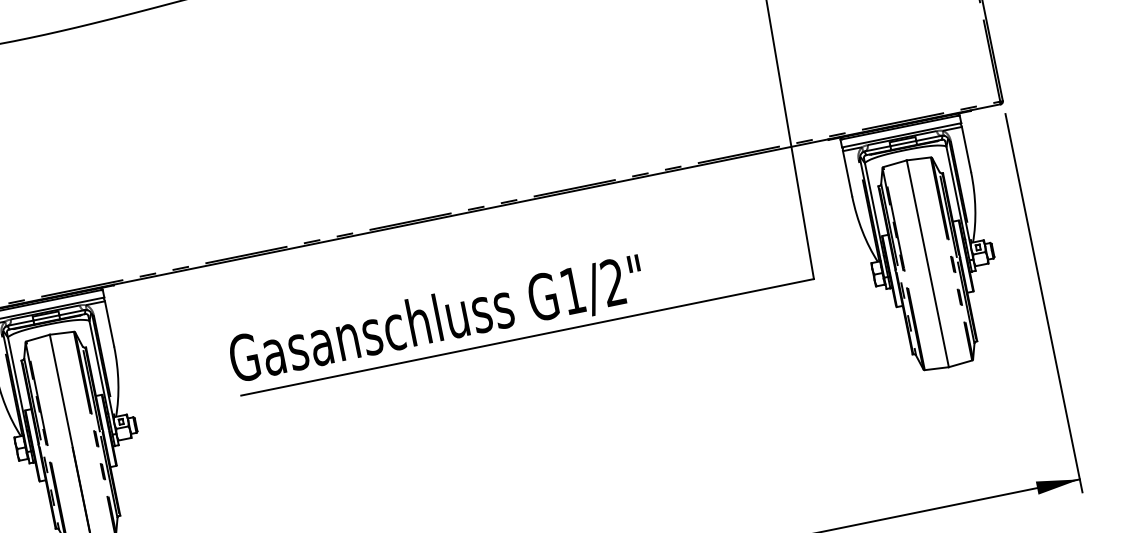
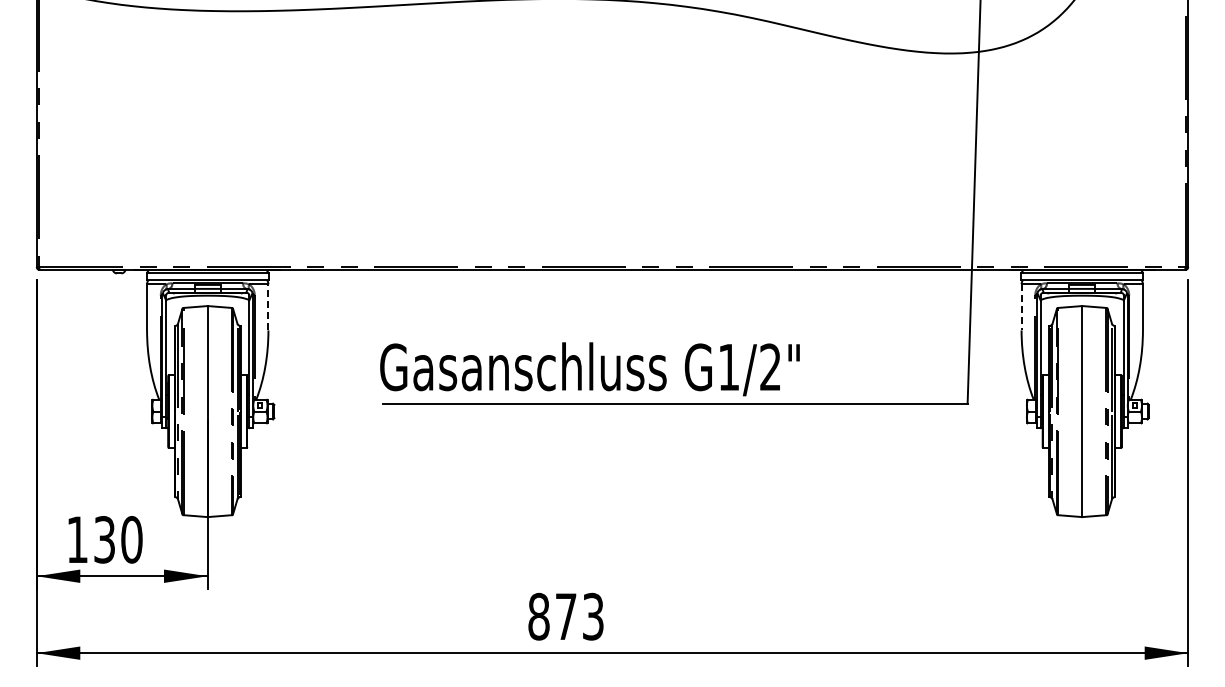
line: (847, 173) -> (1021, 307), solid -> dashed
line: (109, 323) -> (268, 306), solid -> dashed

